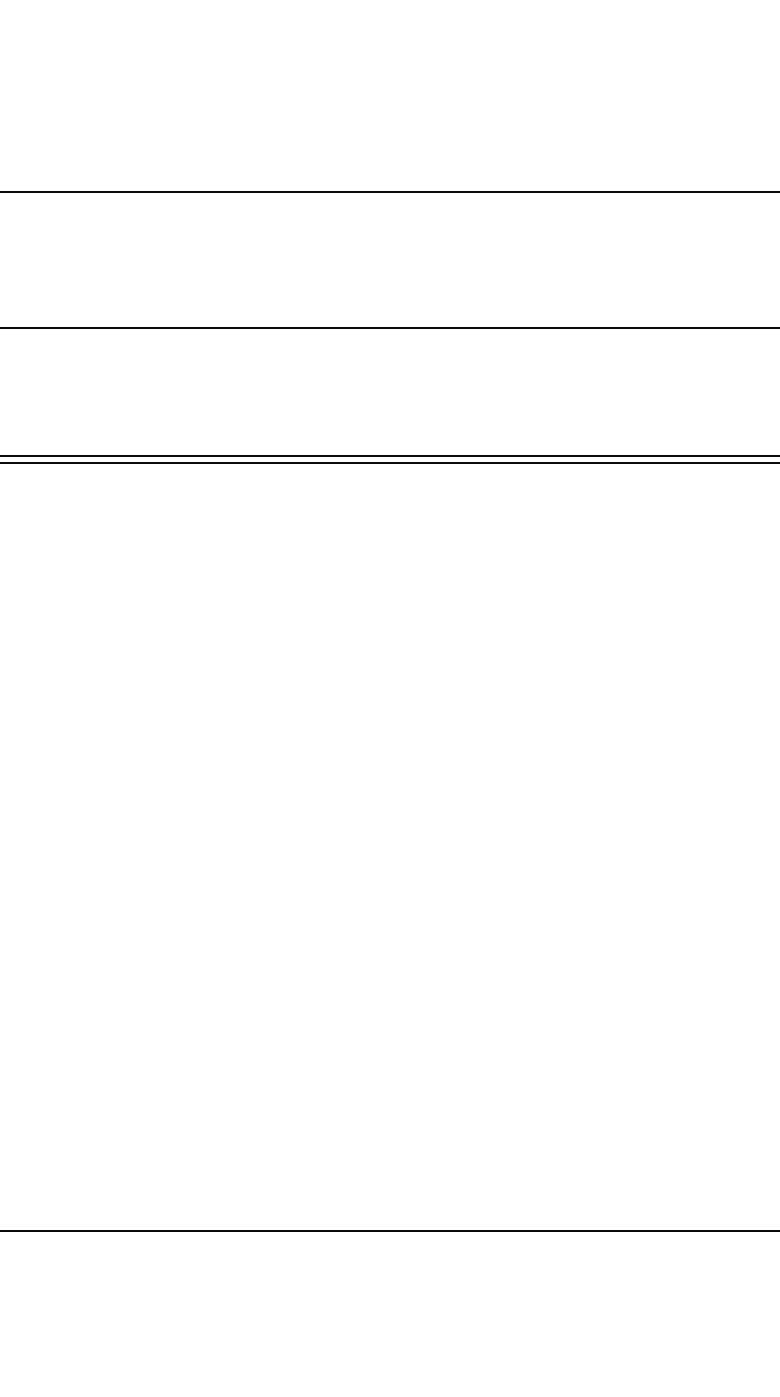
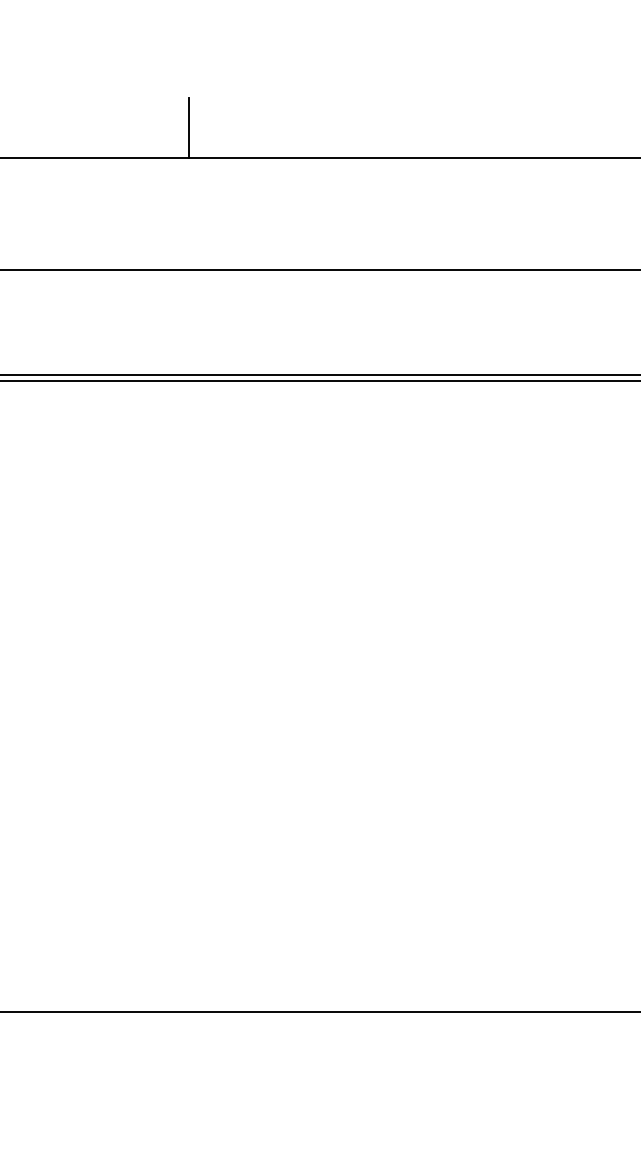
line: (229, 155) -> (188, 128), added

